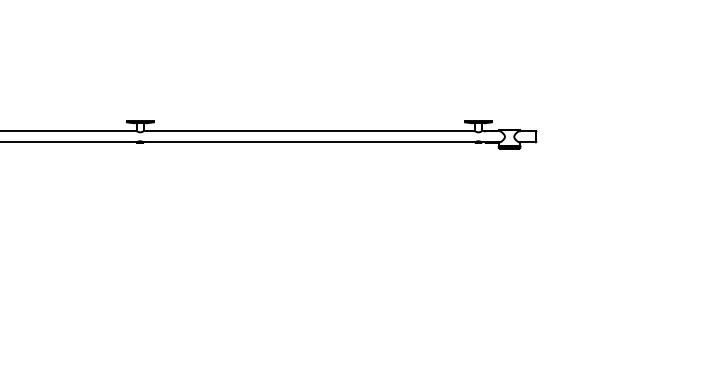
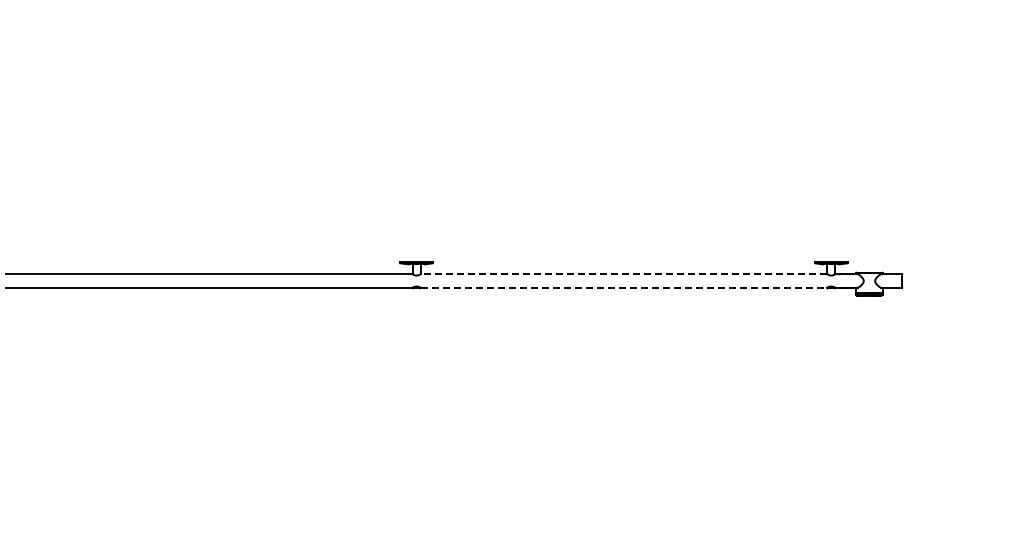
line: (308, 131) -> (623, 274), solid -> dashed
line: (309, 142) -> (624, 287), solid -> dashed

